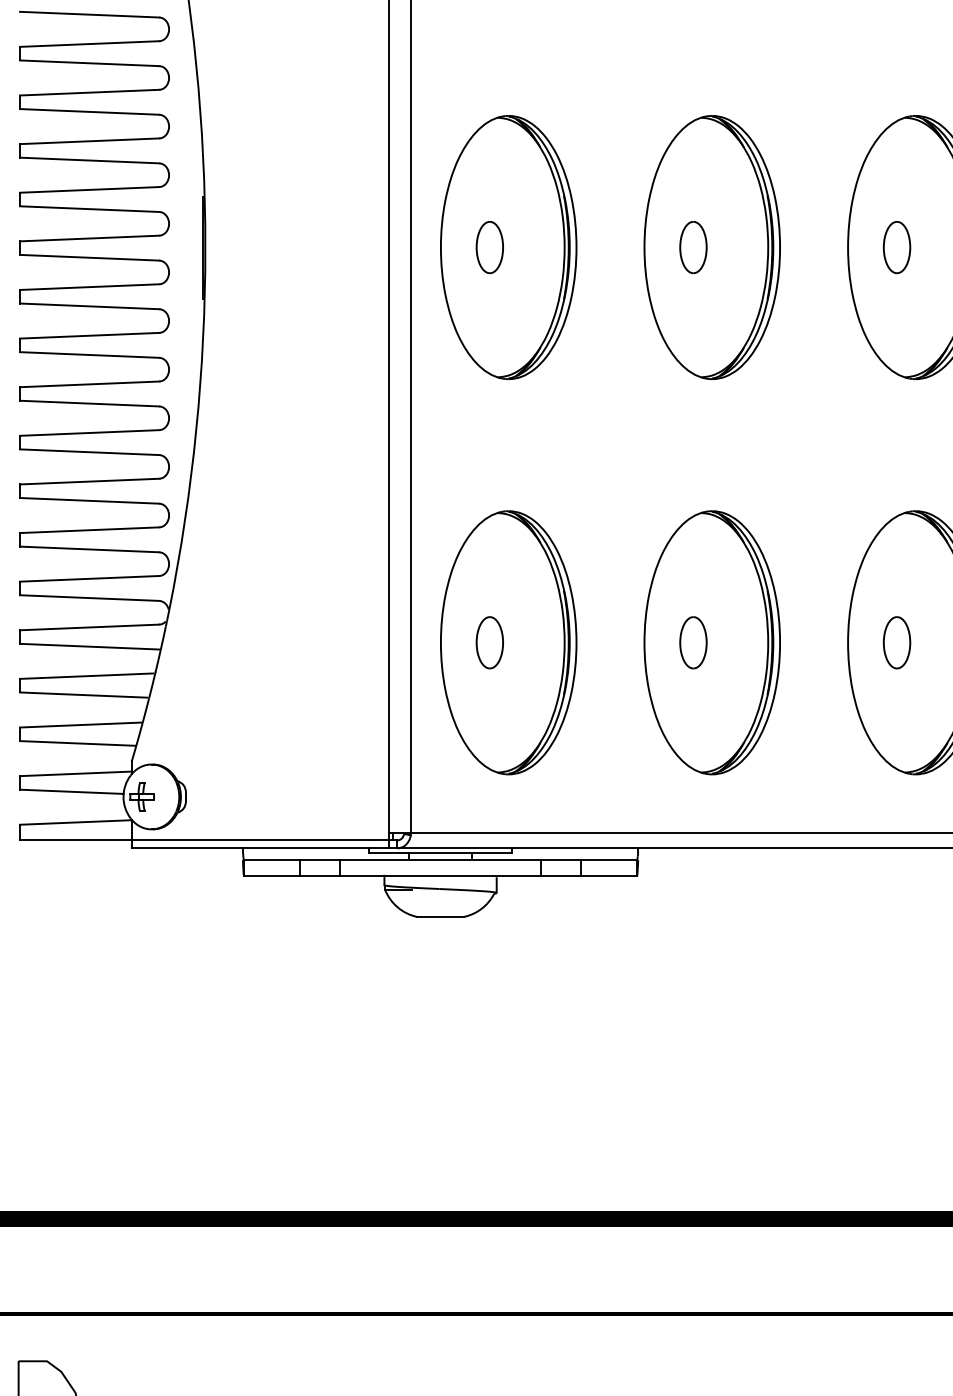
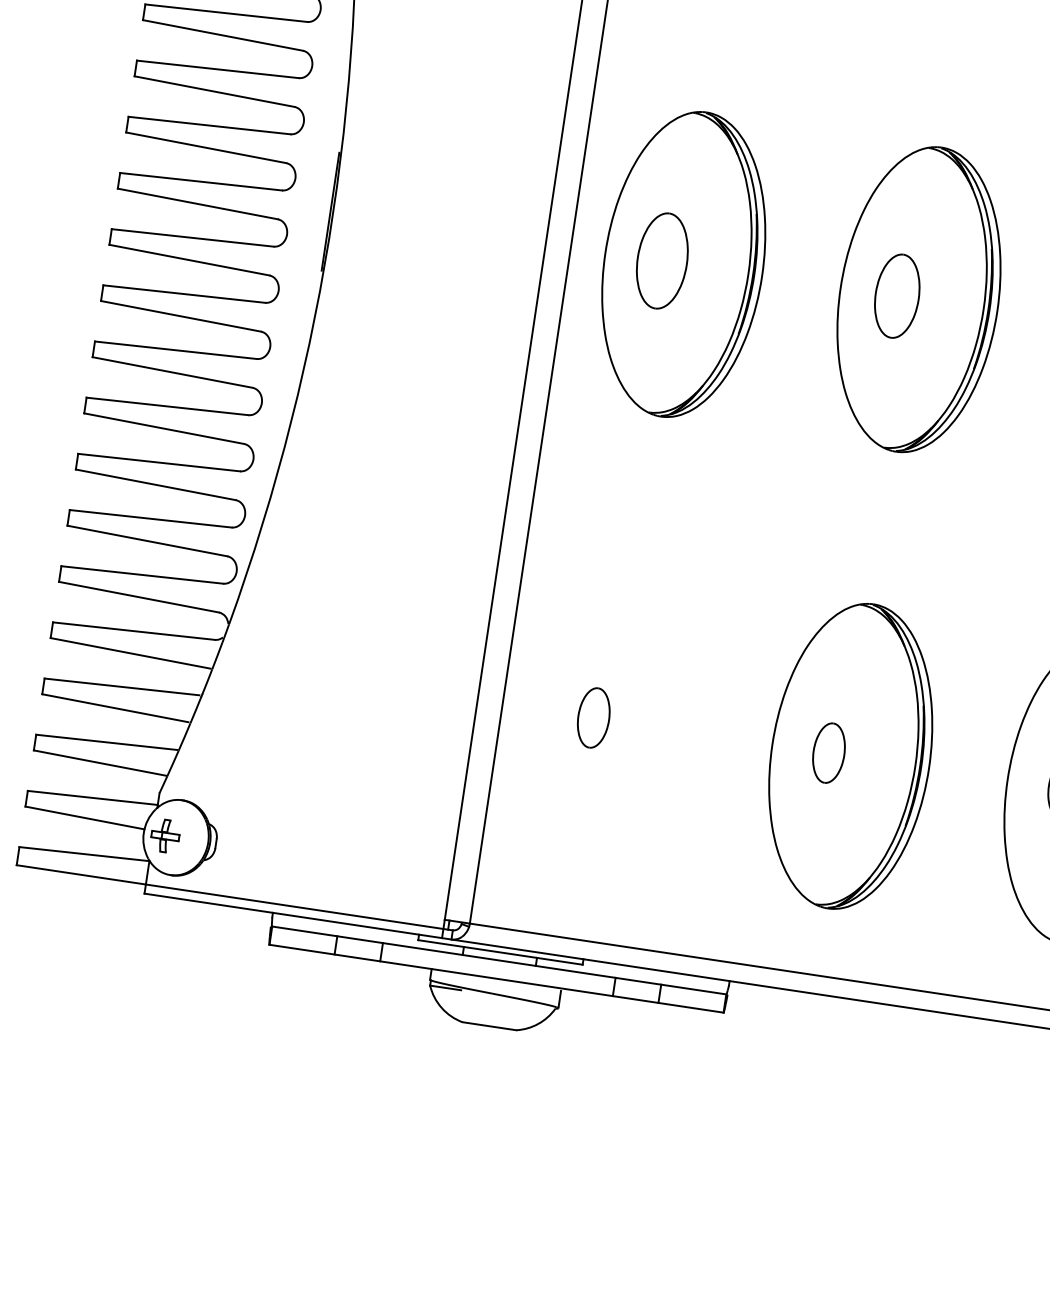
part: (489, 247) -> (661, 261), size x1.6
part: (693, 247) -> (897, 296), size x1.4
part: (508, 642) -> (615, 720), removed

